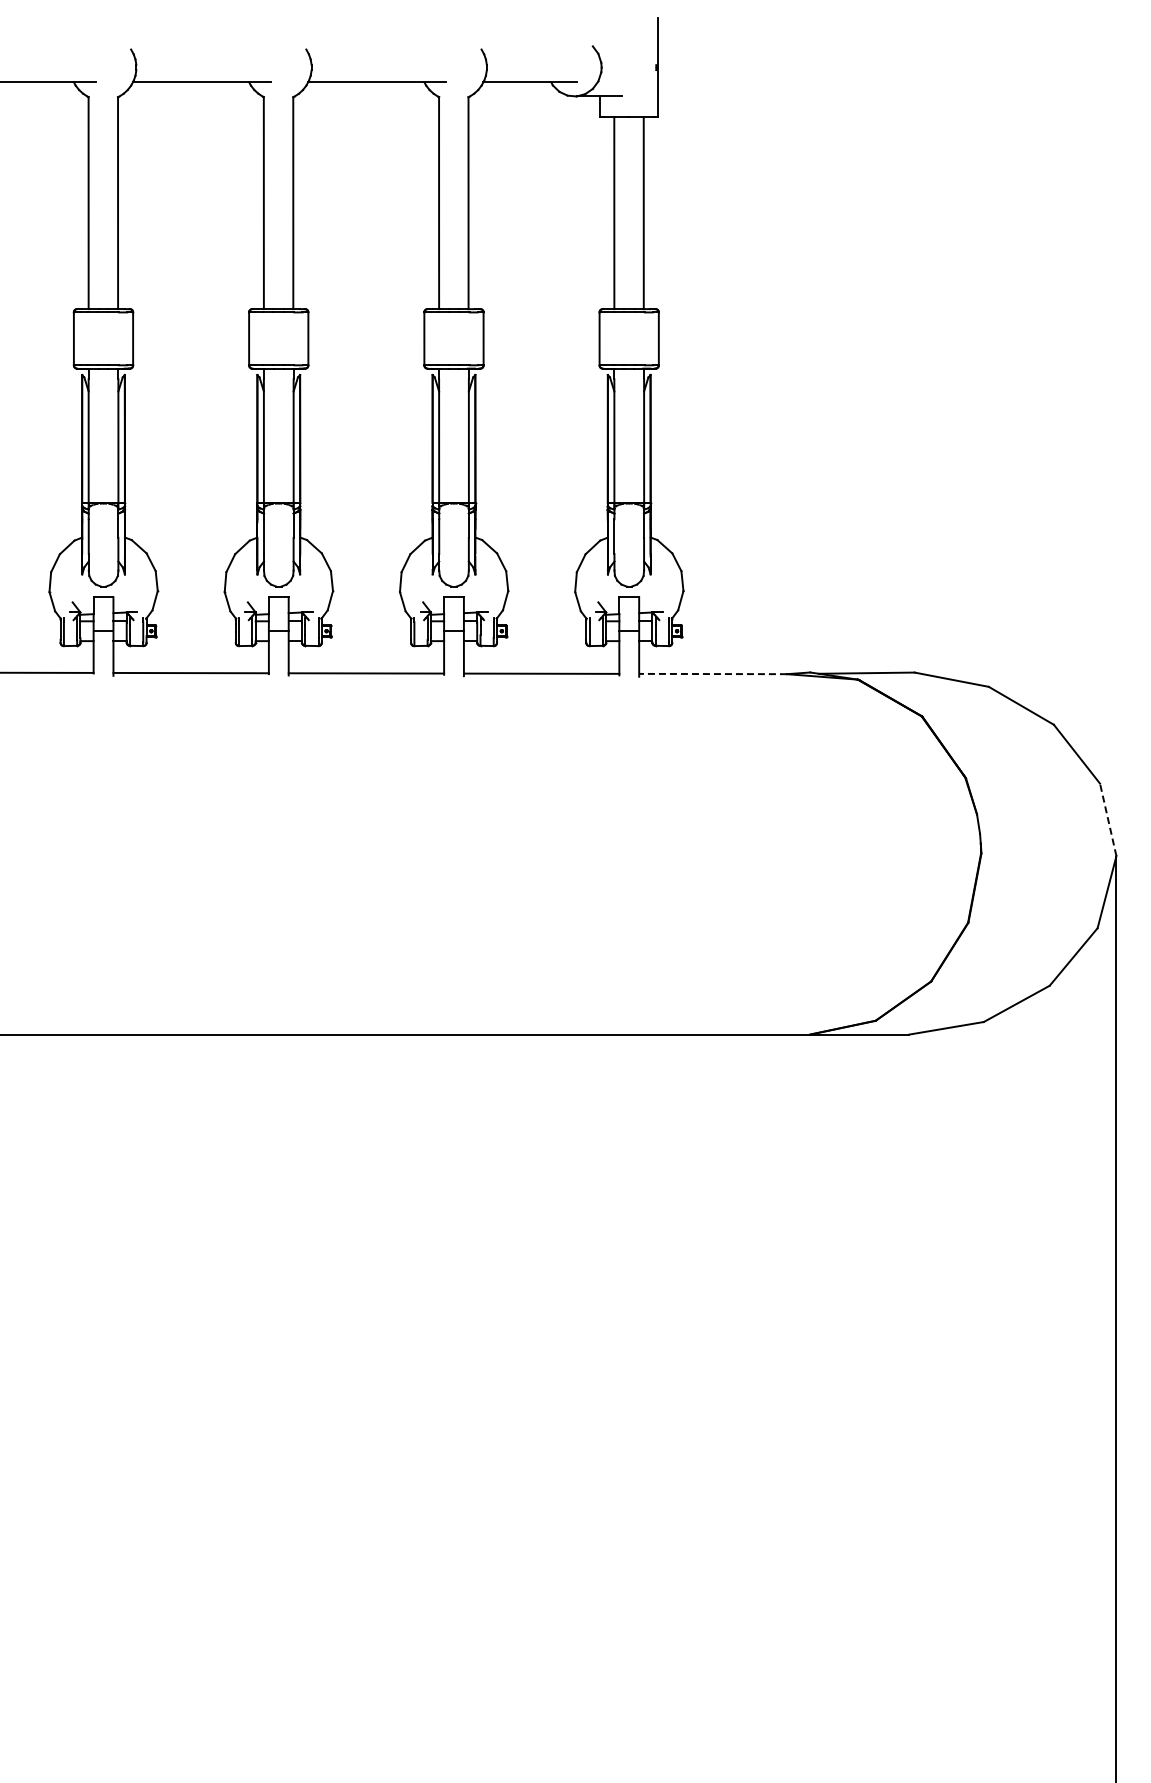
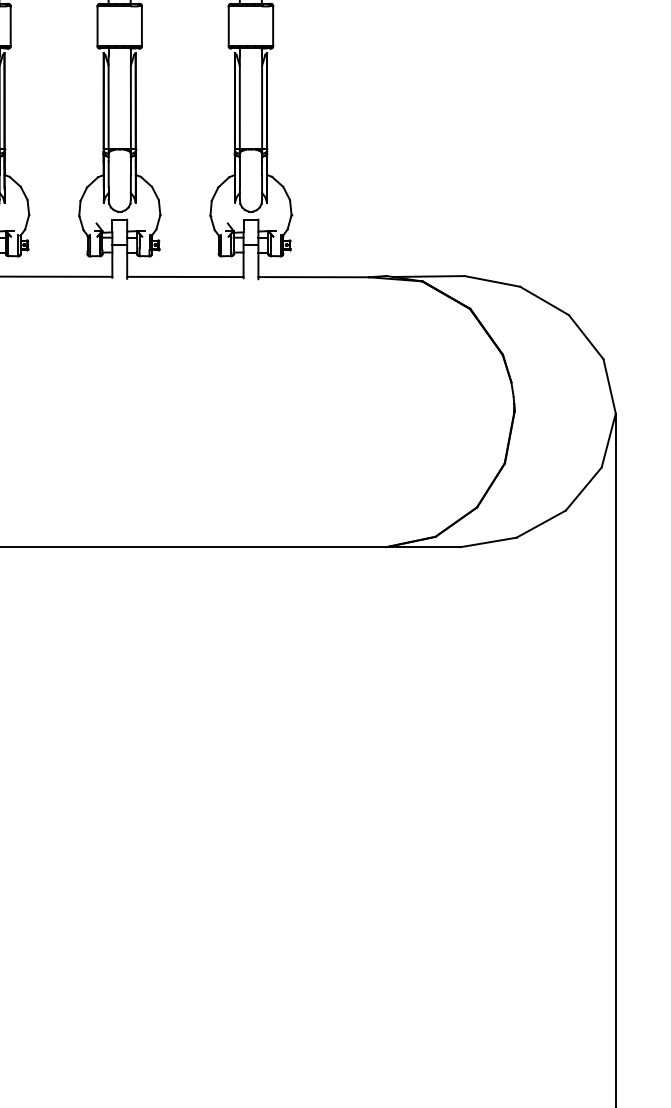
line: (713, 674) -> (314, 277), dashed -> solid
line: (1108, 819) -> (609, 386), dashed -> solid

